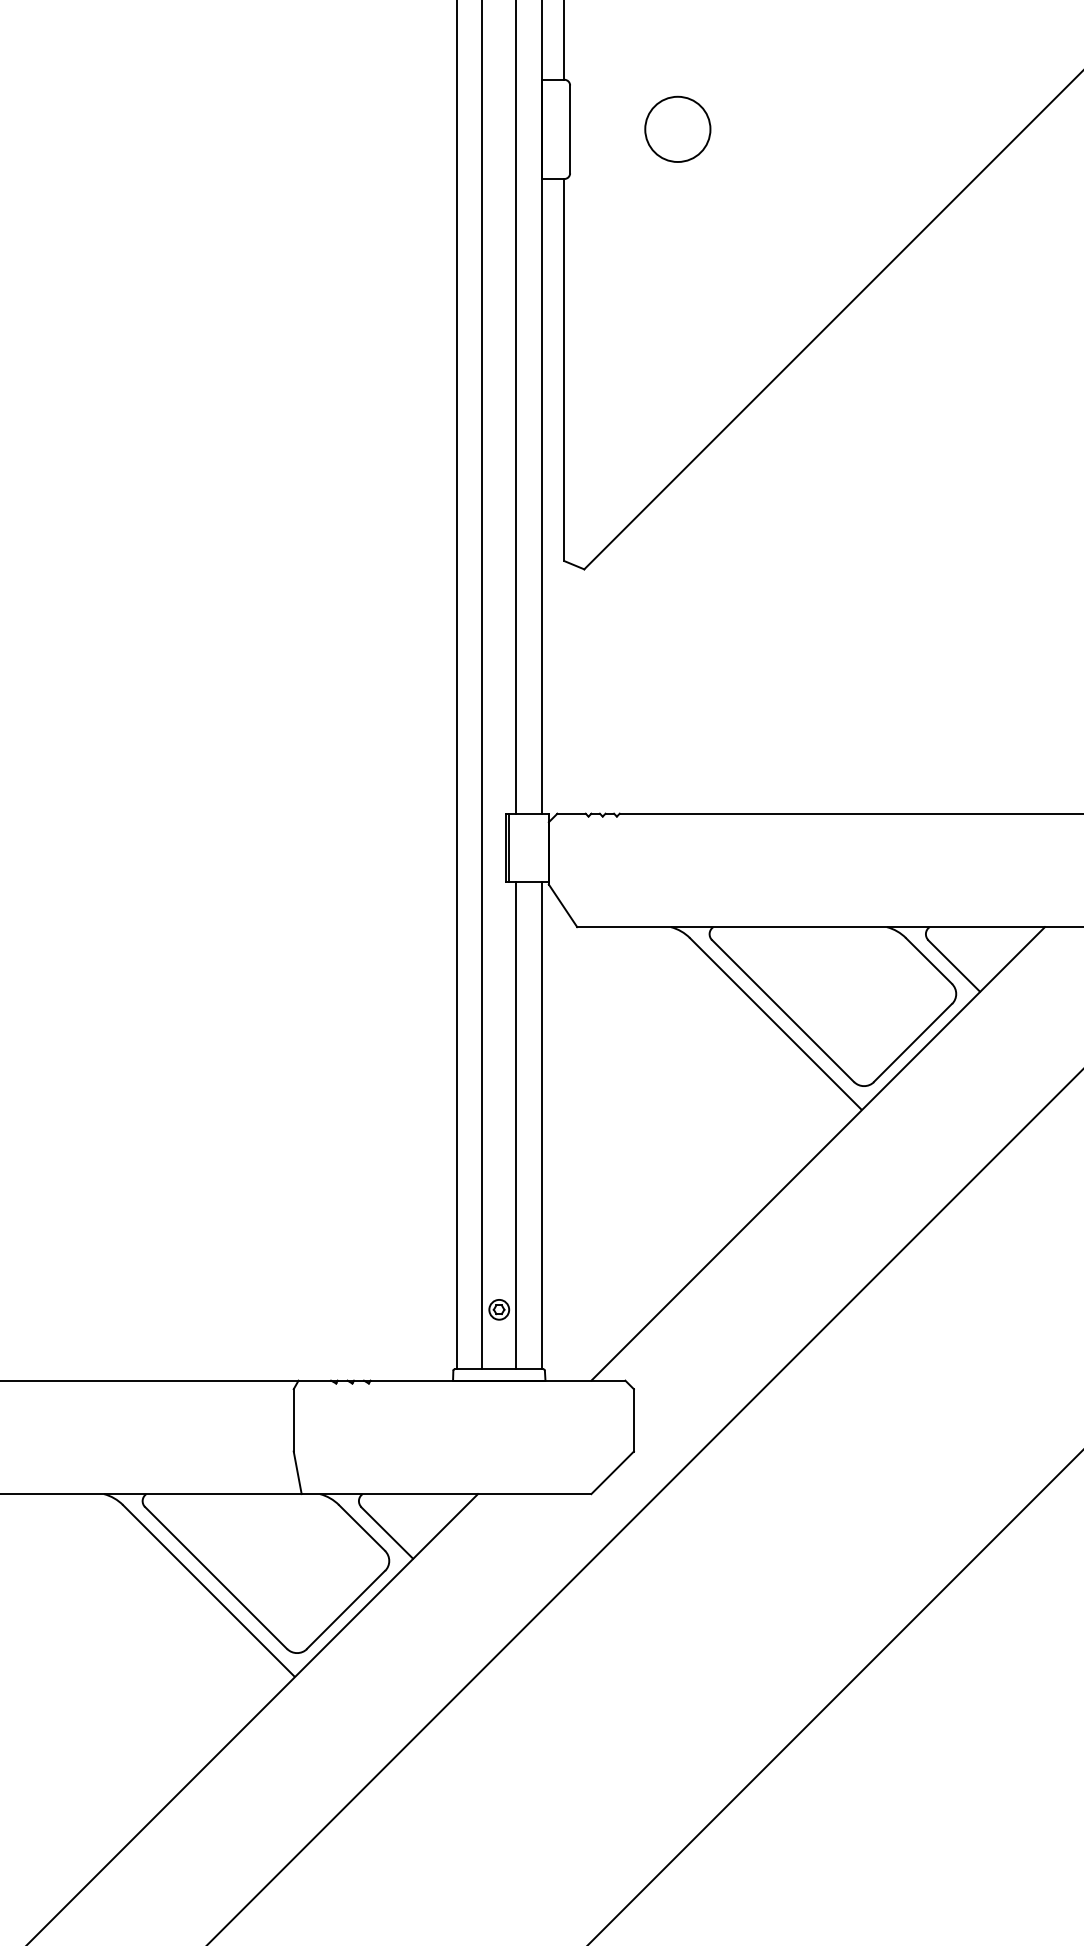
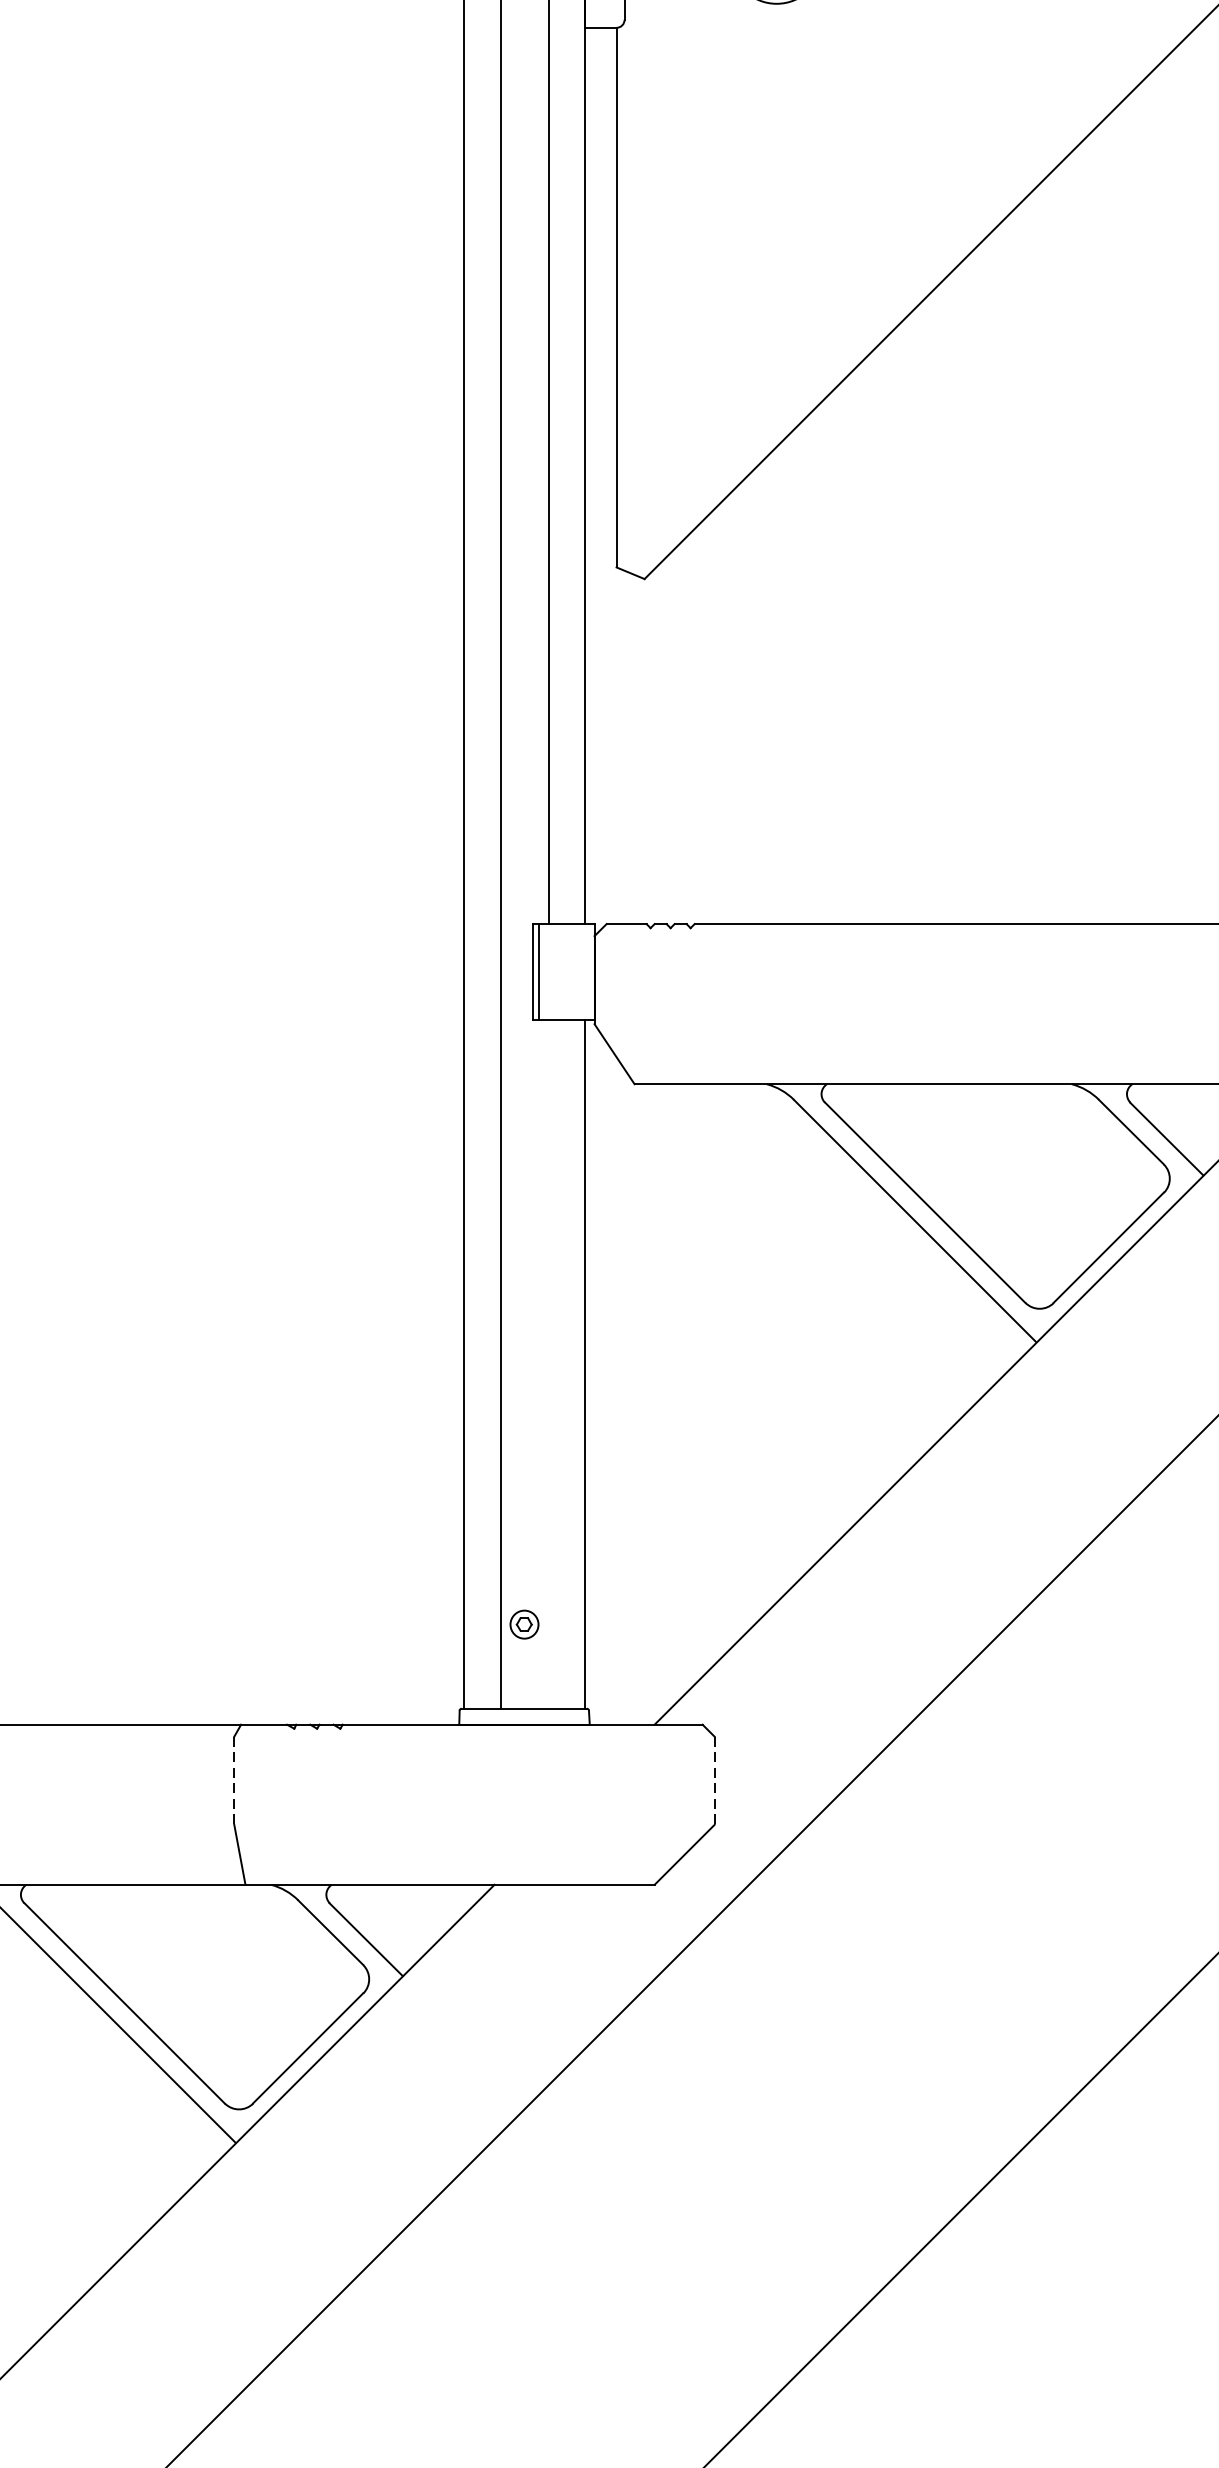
line: (516, 1125) -> (548, 1364), removed
line: (293, 1420) -> (233, 1780), solid -> dashed
line: (633, 1420) -> (714, 1780), solid -> dashed

